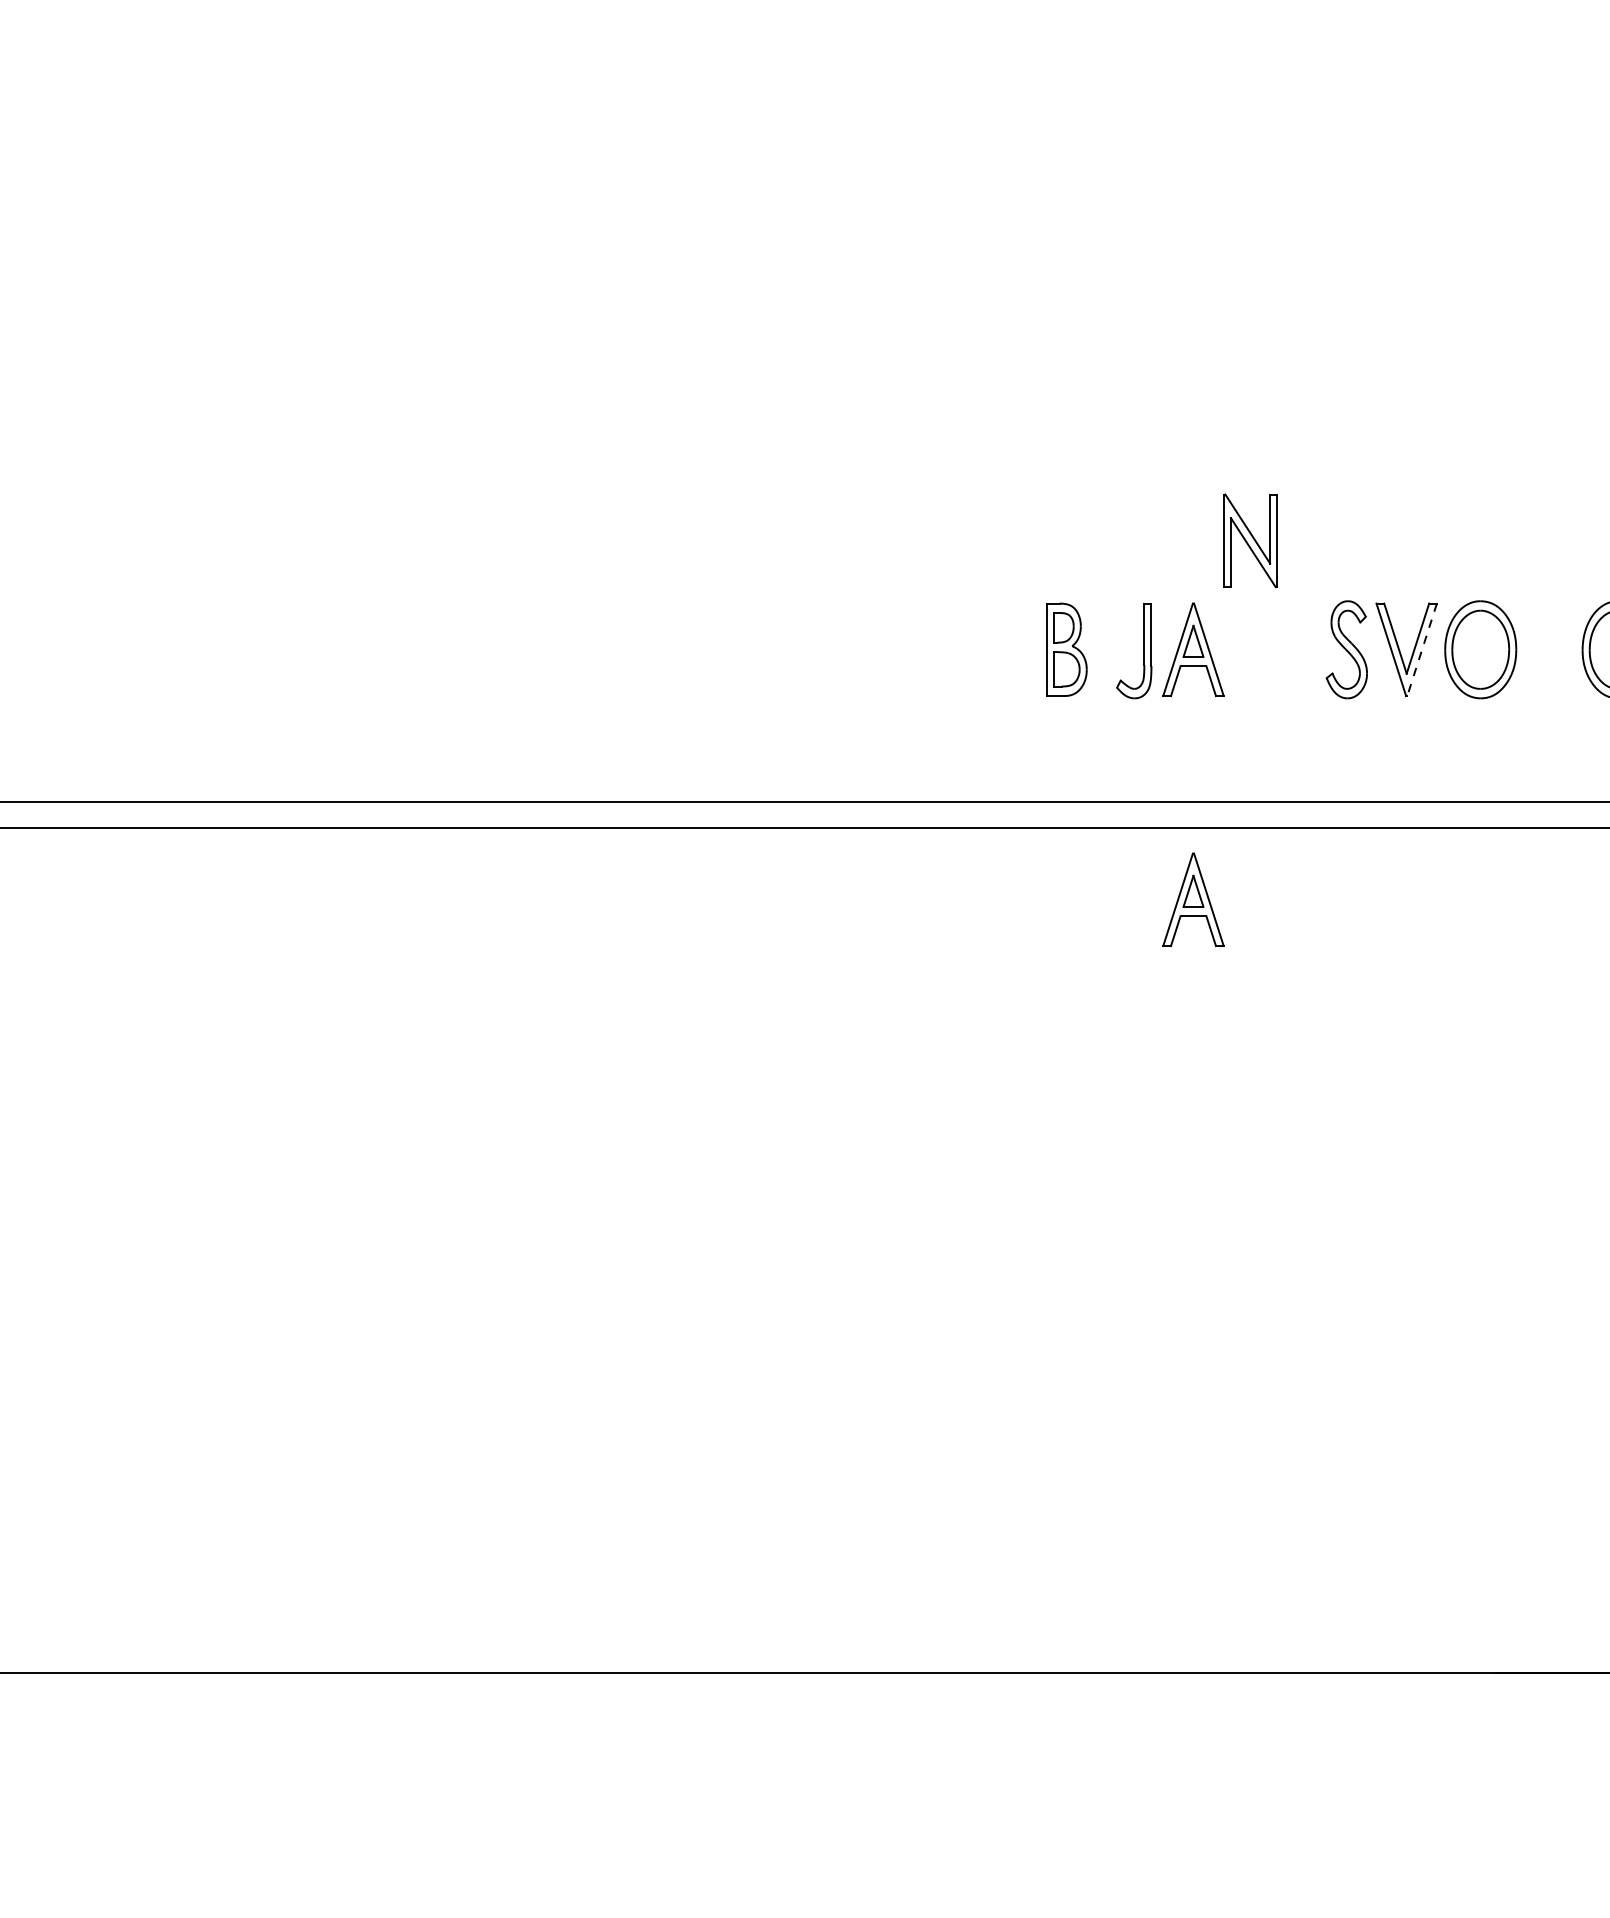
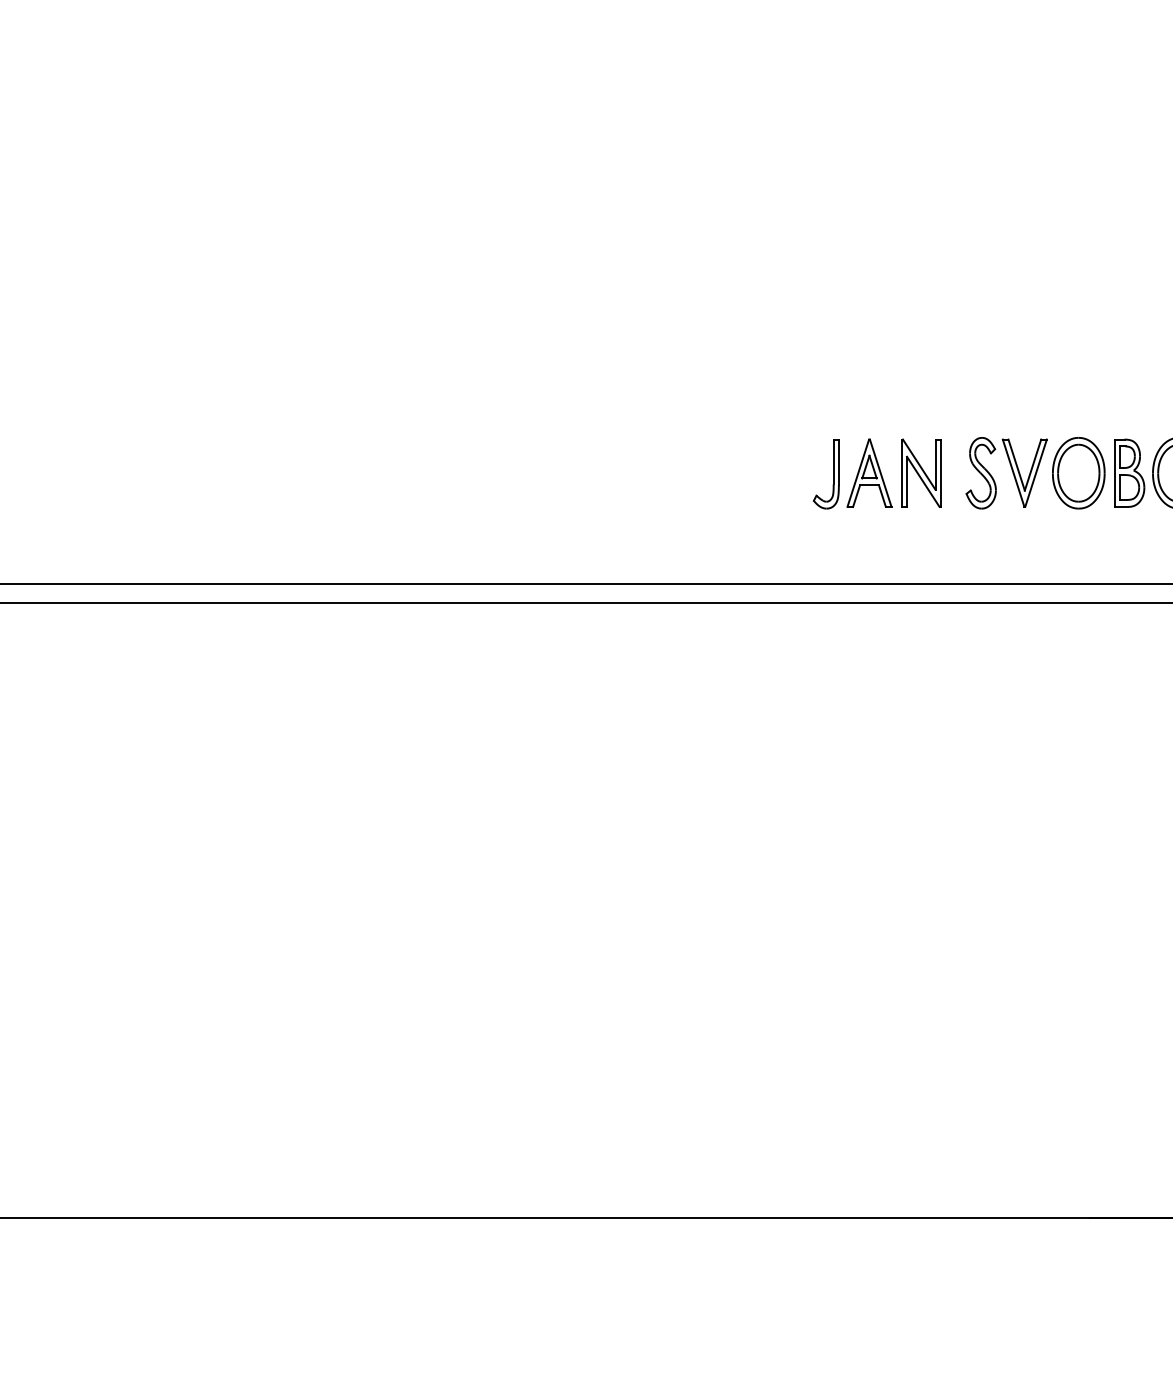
part: (1250, 540) -> (921, 473), moved
part: (1066, 649) -> (1129, 473), moved
line: (1422, 649) -> (1036, 473), dashed -> solid
part: (1193, 899) -> (869, 655), removed

